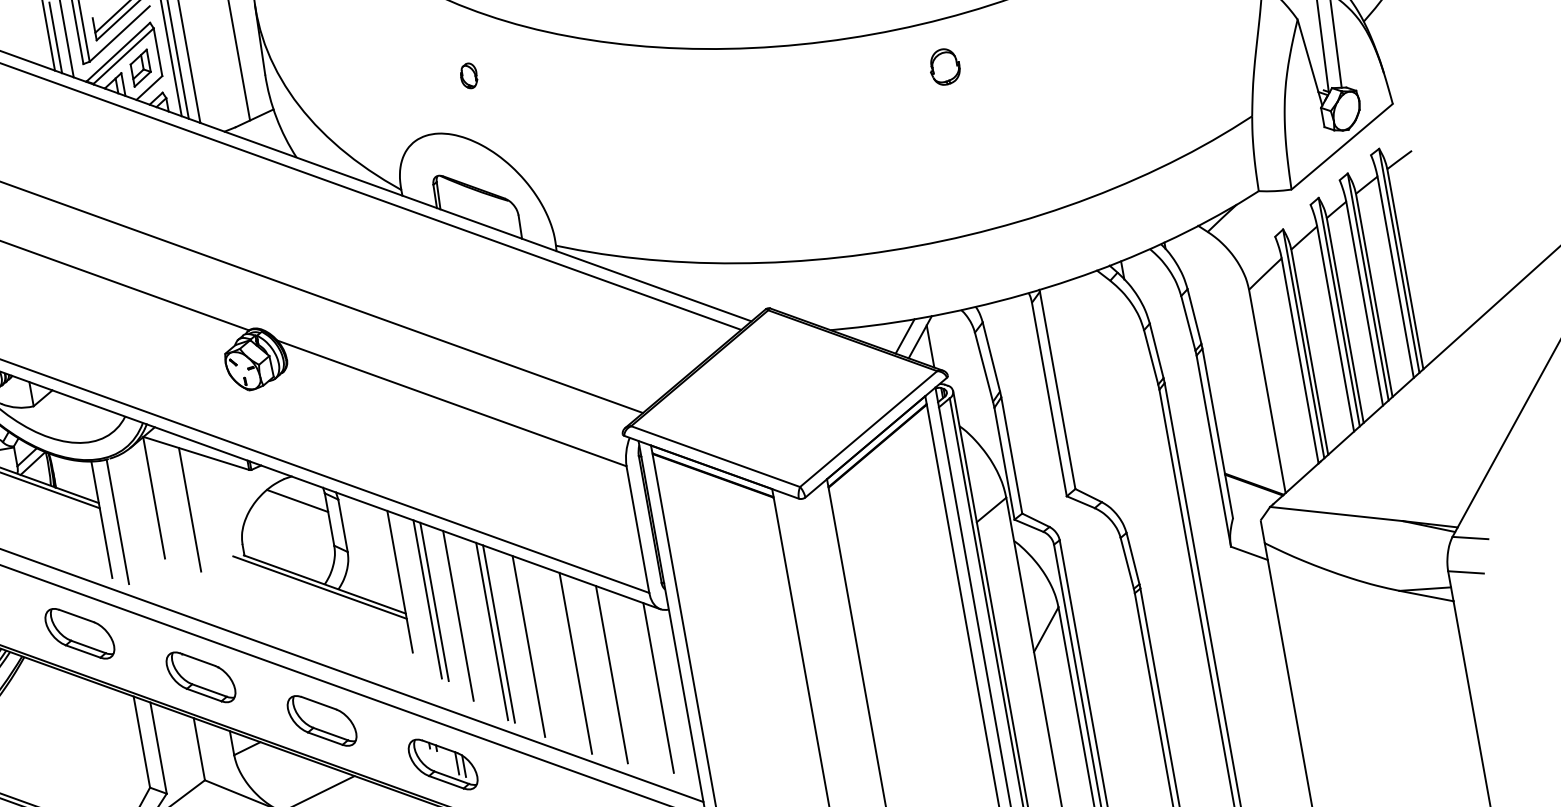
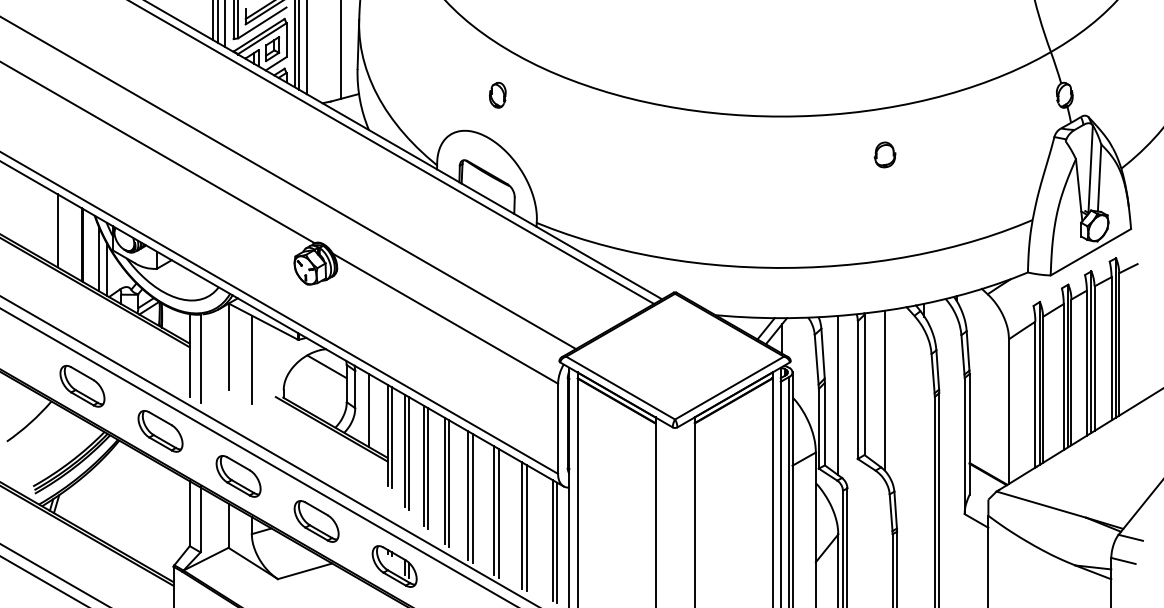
part: (944, 66) -> (884, 154), moved
part: (468, 75) -> (497, 94), size x1.43
line: (1087, 393) -> (884, 390), added
line: (1023, 411) -> (838, 395), added
line: (366, 551) -> (368, 410), added
line: (407, 583) -> (392, 437), added
line: (465, 618) -> (428, 468), added
line: (535, 647) -> (472, 497), added
line: (569, 660) -> (494, 510), added
line: (618, 677) -> (526, 528), added
line: (665, 689) -> (557, 542), added

